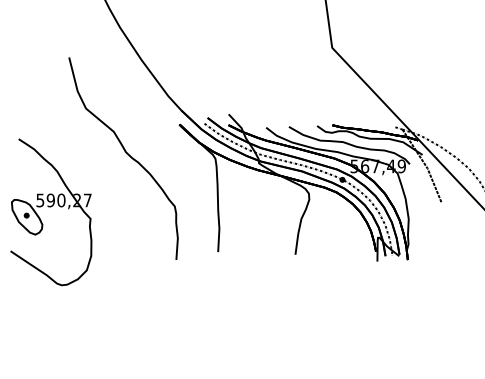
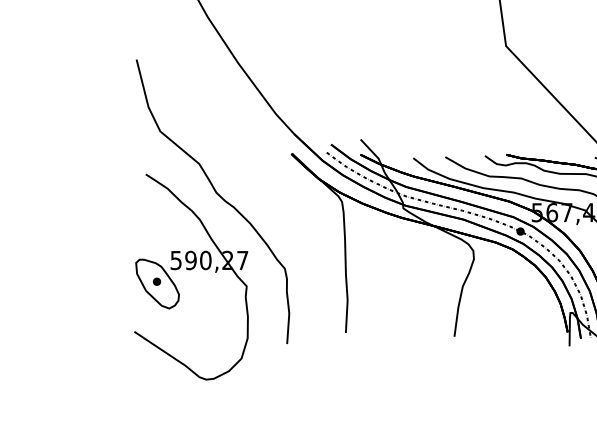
part: (51, 212) -> (191, 277), moved

